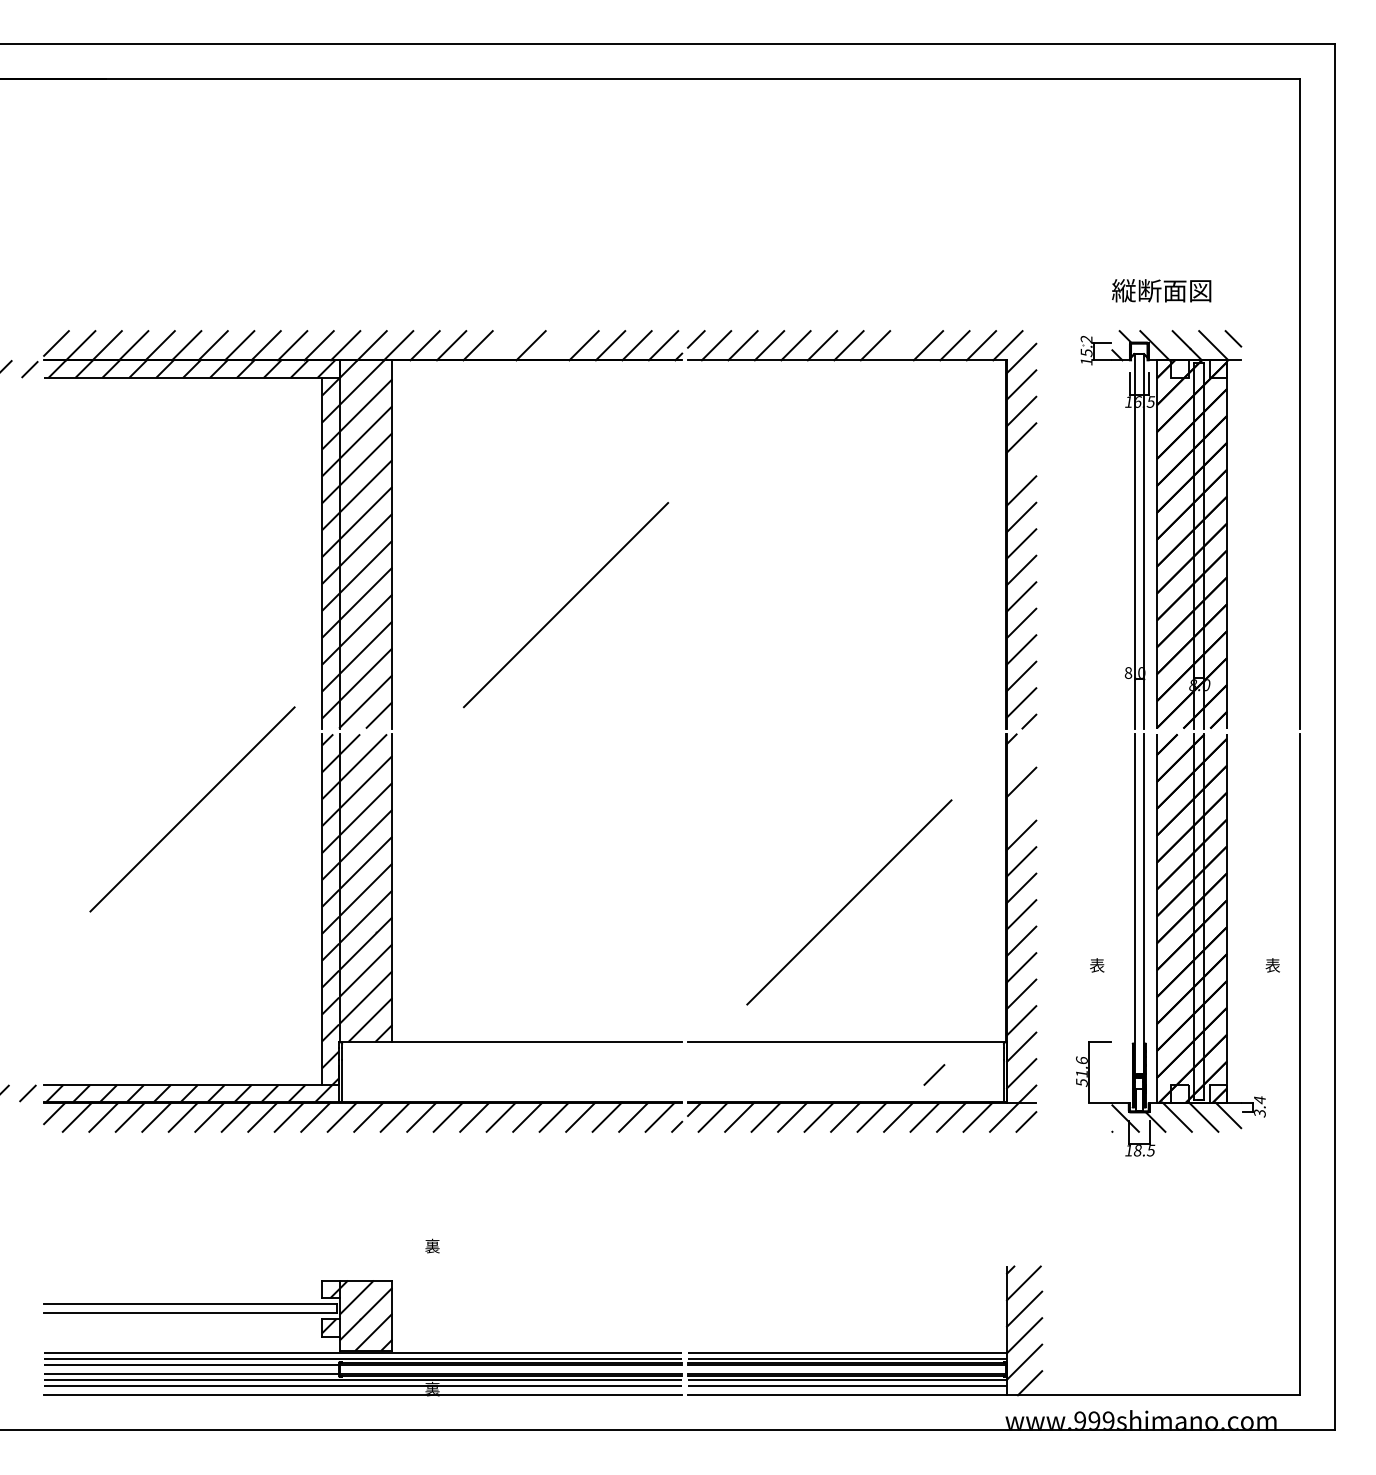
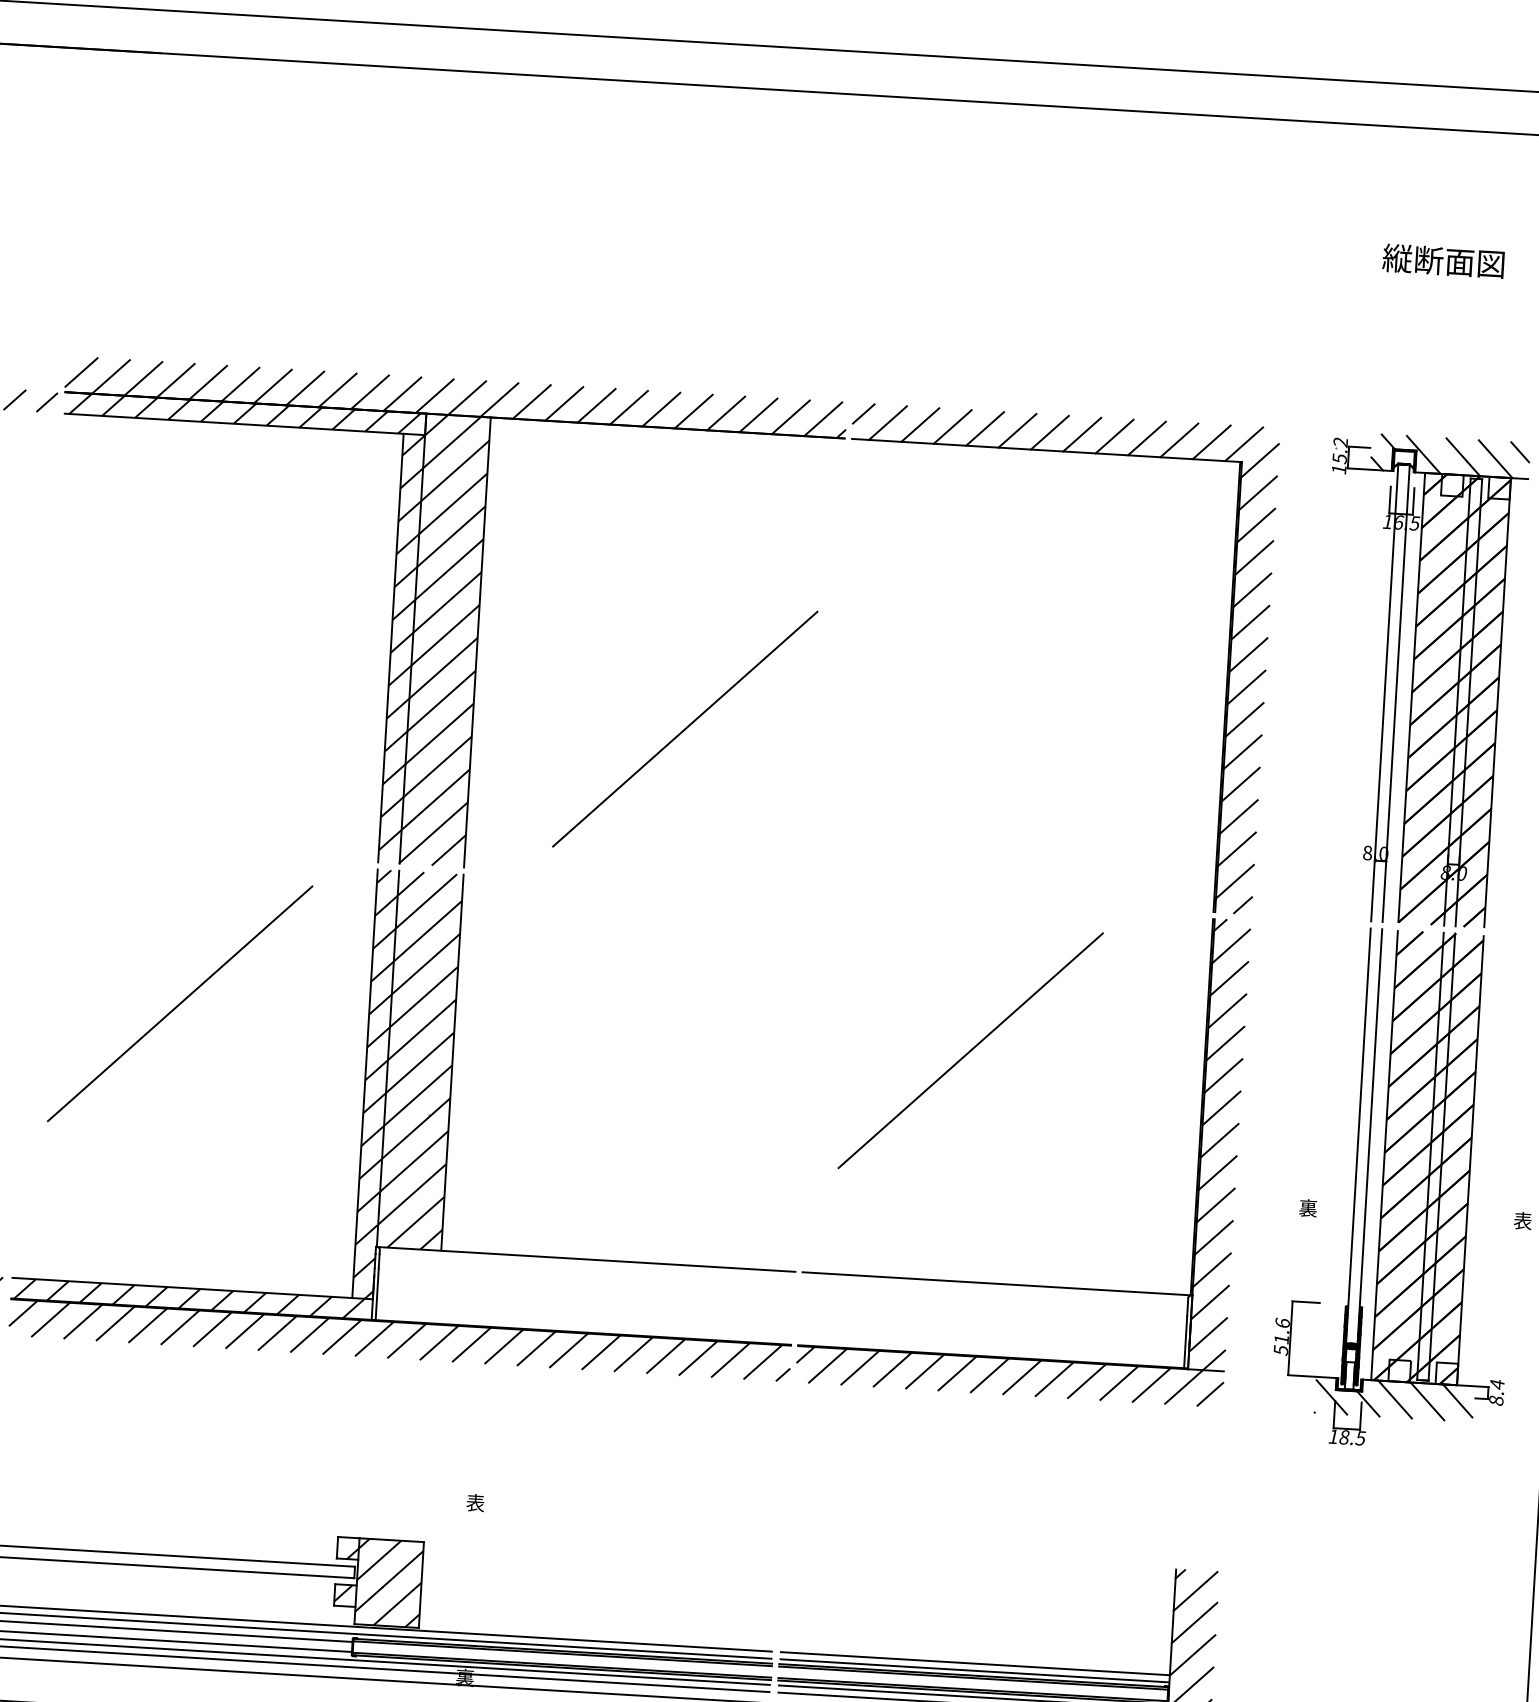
text: (1161, 290) -> (1443, 260), moved
line: (504, 345) -> (628, 407), added
line: (557, 345) -> (693, 411), added
line: (901, 345) -> (1114, 436), added
line: (1021, 464) -> (1252, 590), added
line: (1021, 755) -> (1230, 946), added
line: (1021, 808) -> (1227, 1010), added
line: (192, 809) -> (180, 1003), moved
line: (849, 902) -> (970, 1050), moved
text: (1097, 965) -> (1308, 1208), 表 -> 裏
line: (934, 1074) -> (1101, 1329), removed
text: (1259, 1113) -> (1495, 1400), 3.4 -> 8.4
text: (432, 1246) -> (475, 1503), 裏 -> 表

